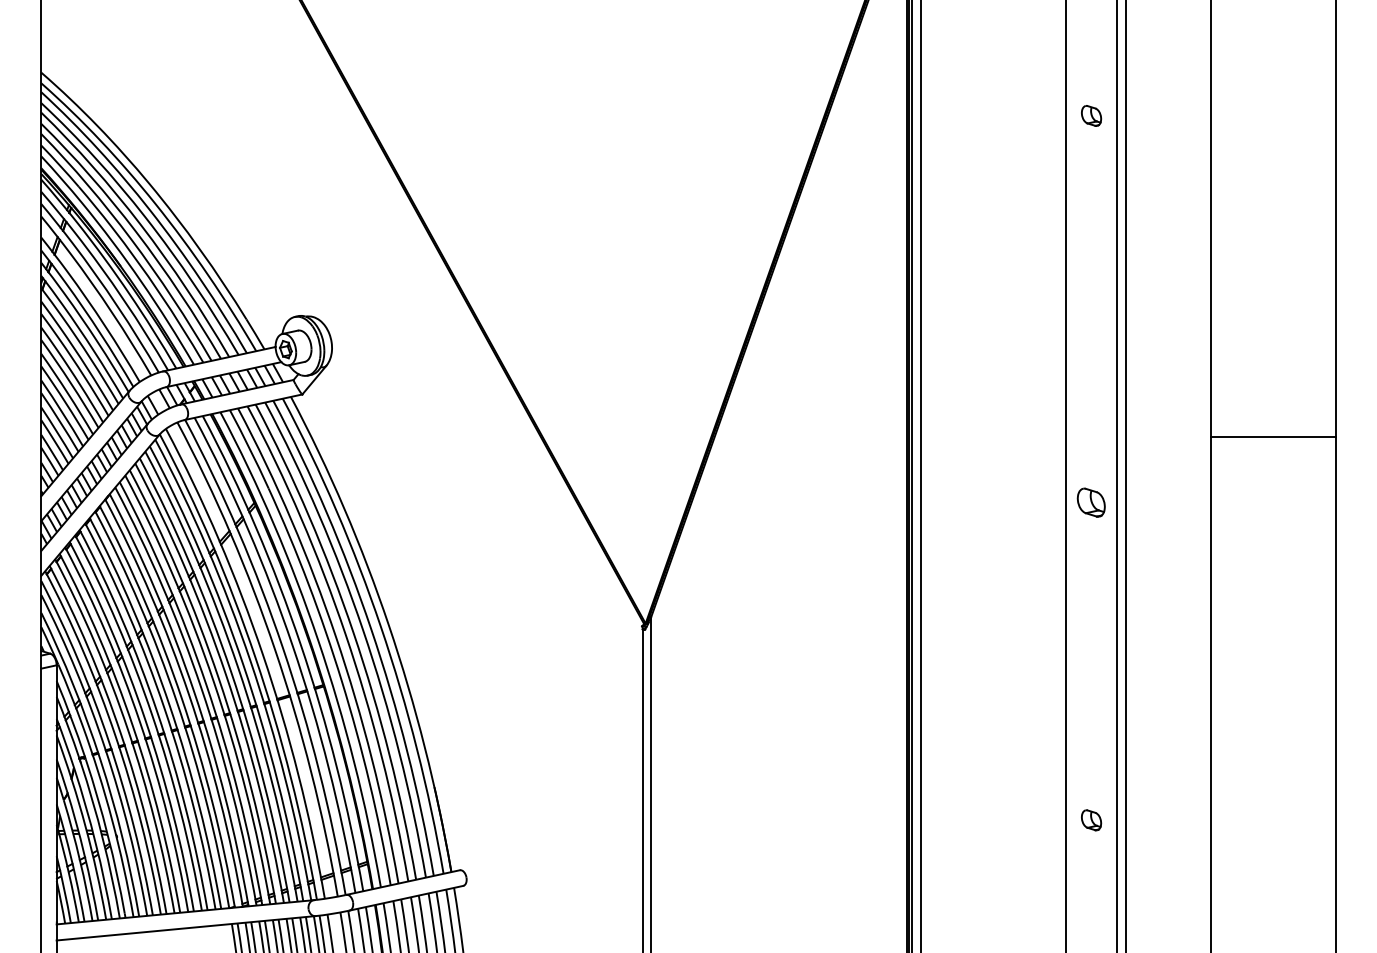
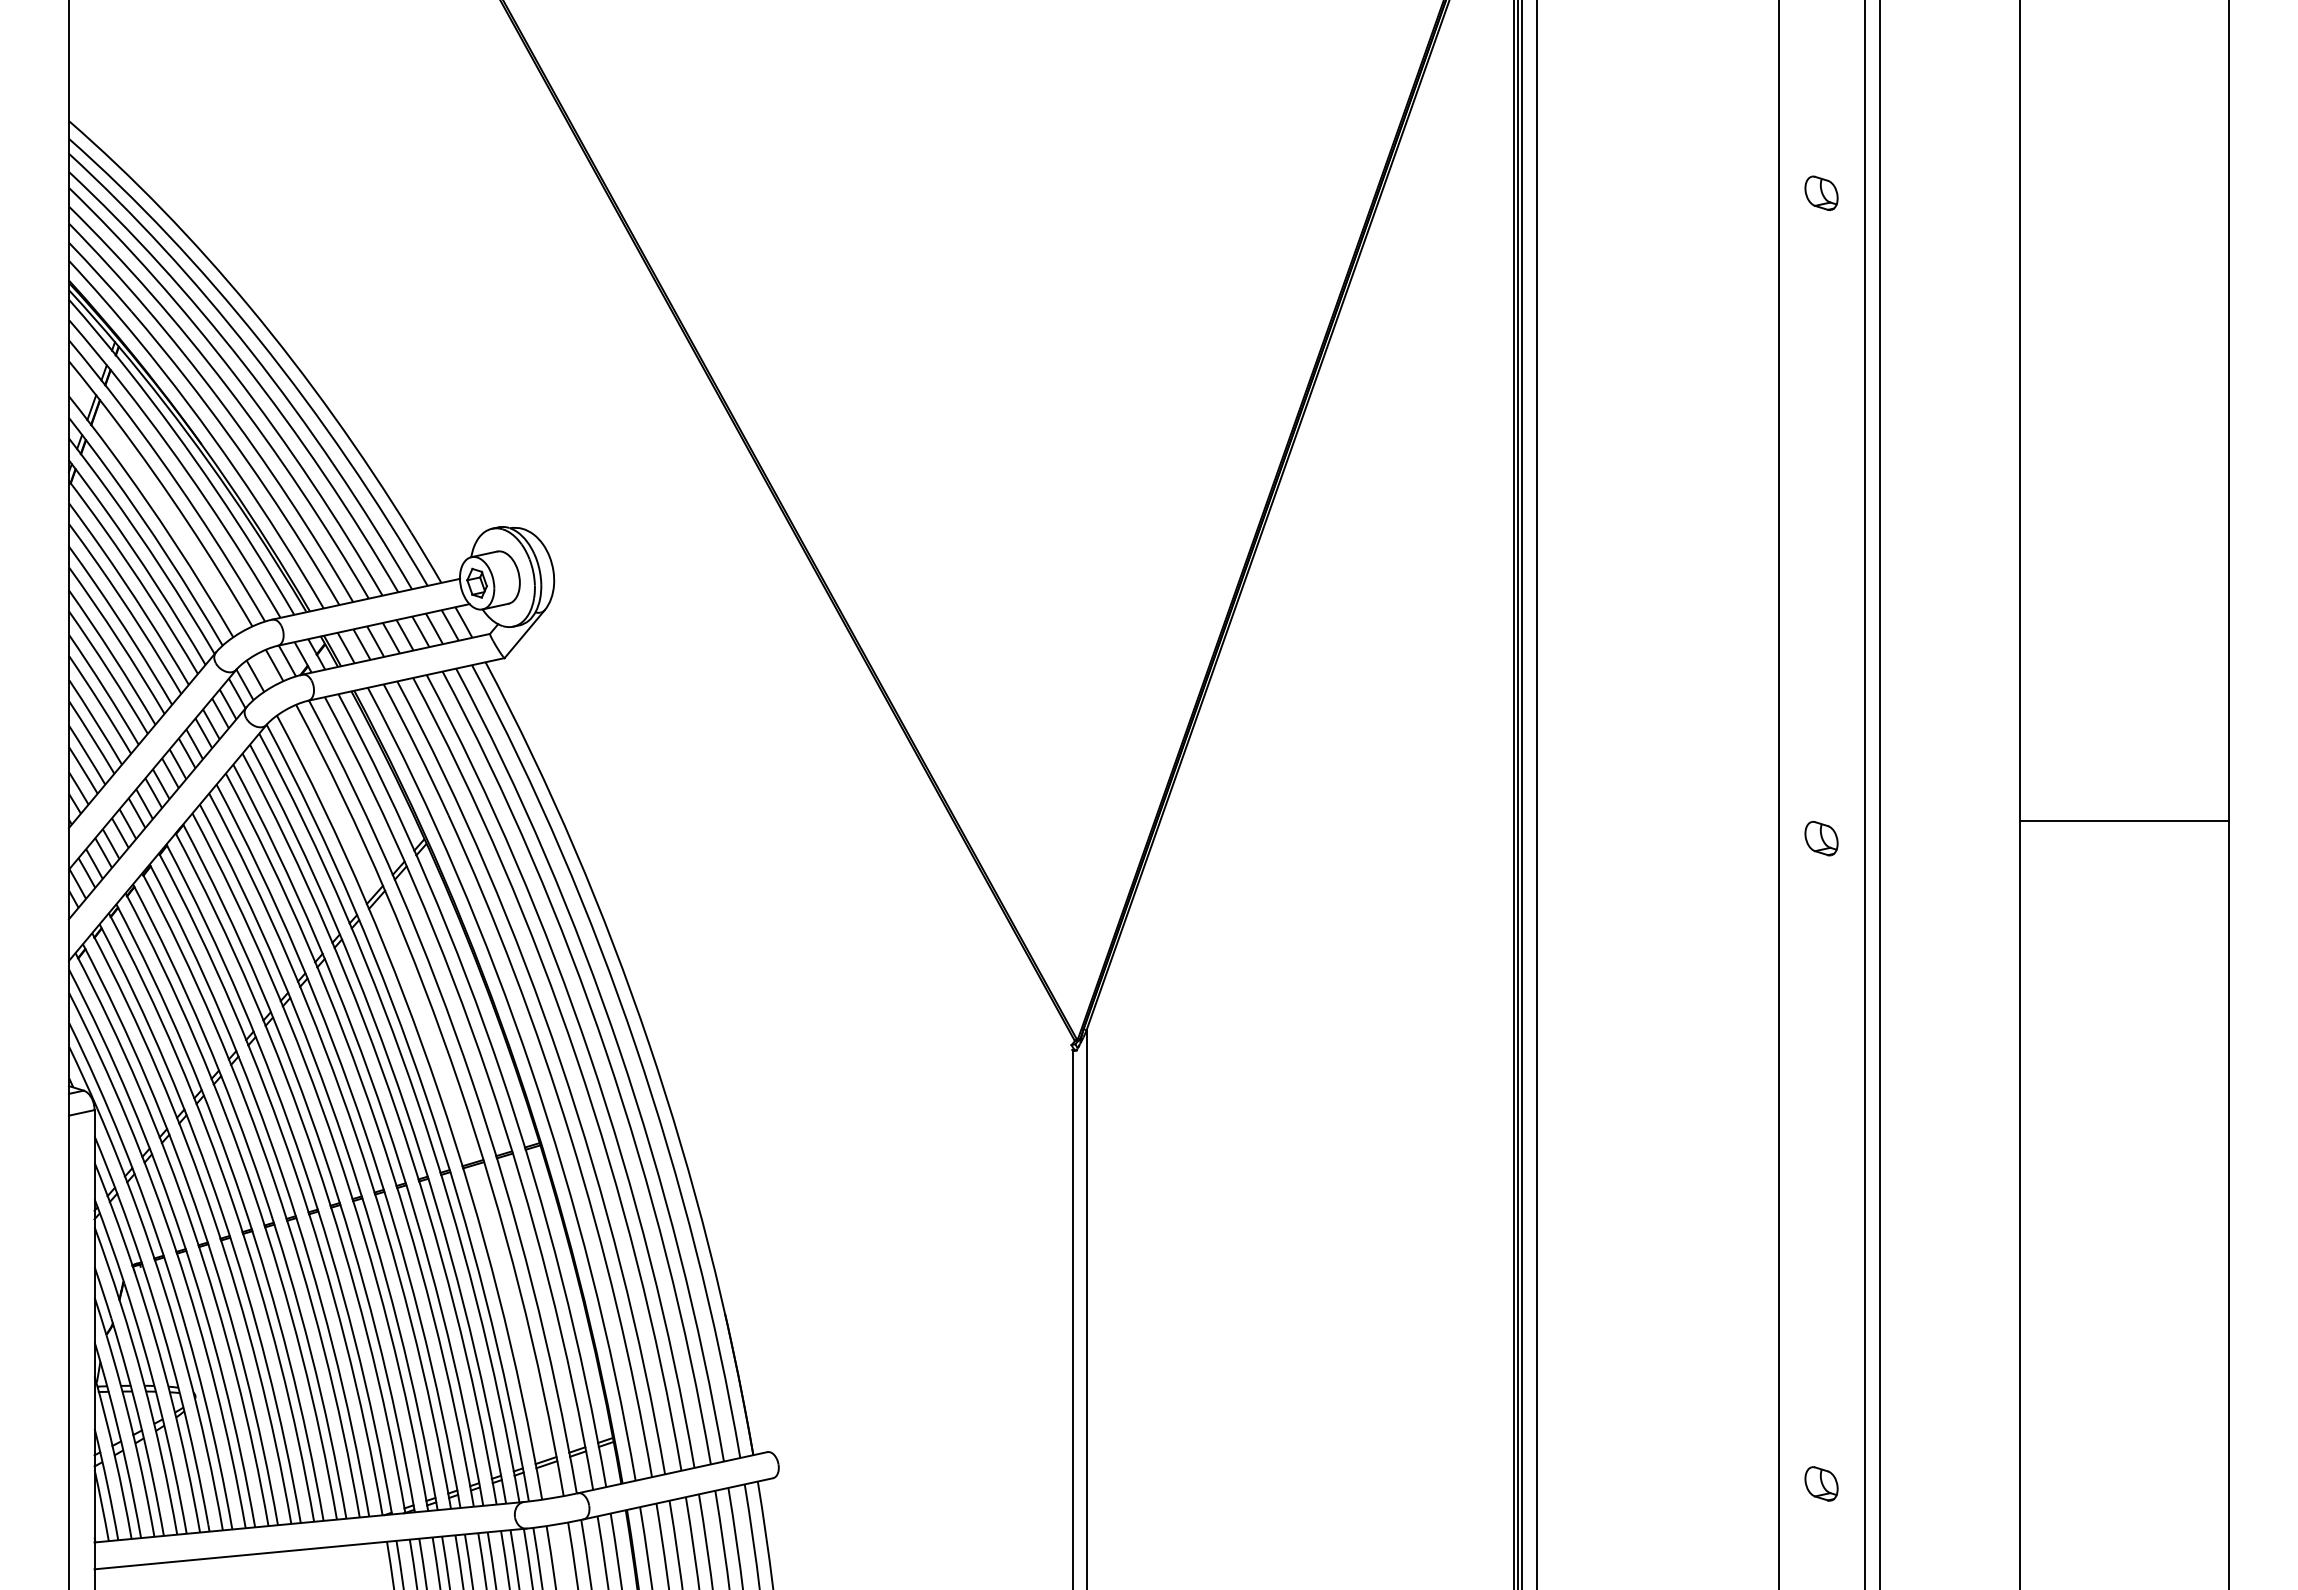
line: (1272, 437) -> (2123, 821), moved
part: (1091, 502) -> (1821, 838), size x0.71
part: (1091, 820) -> (1821, 1484), moved

